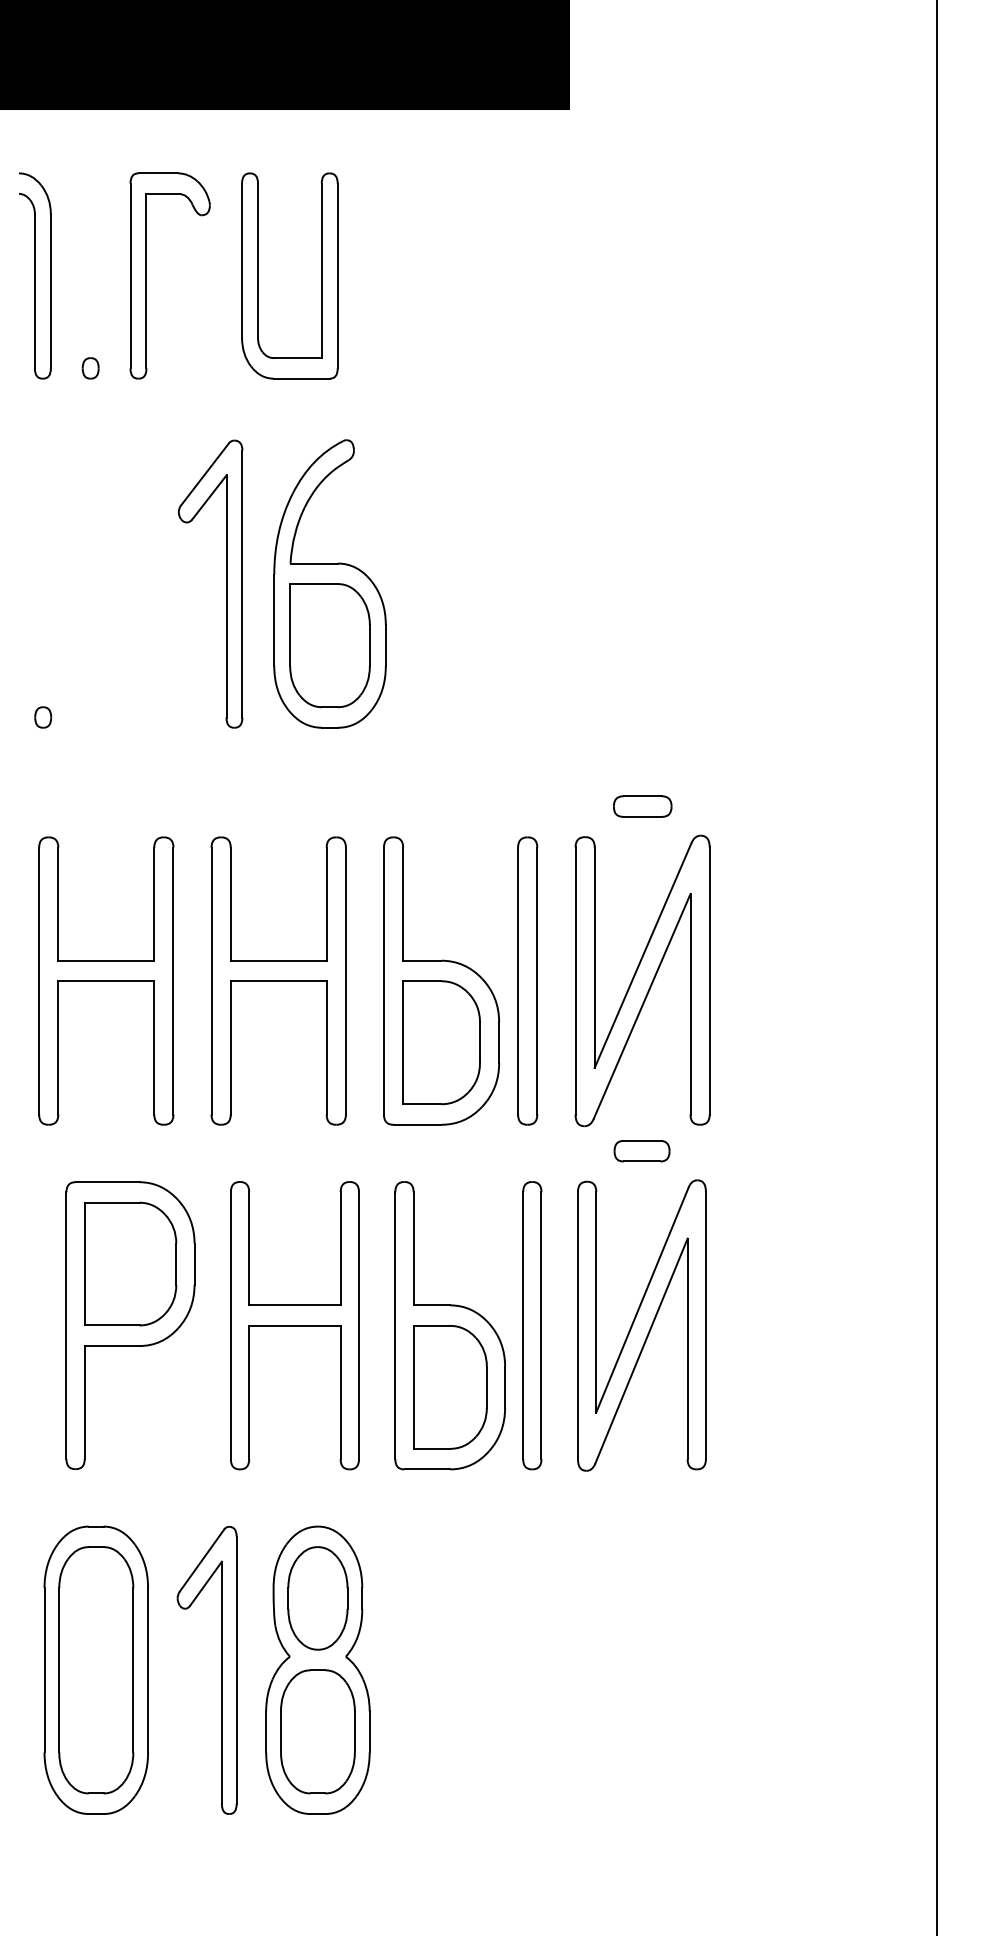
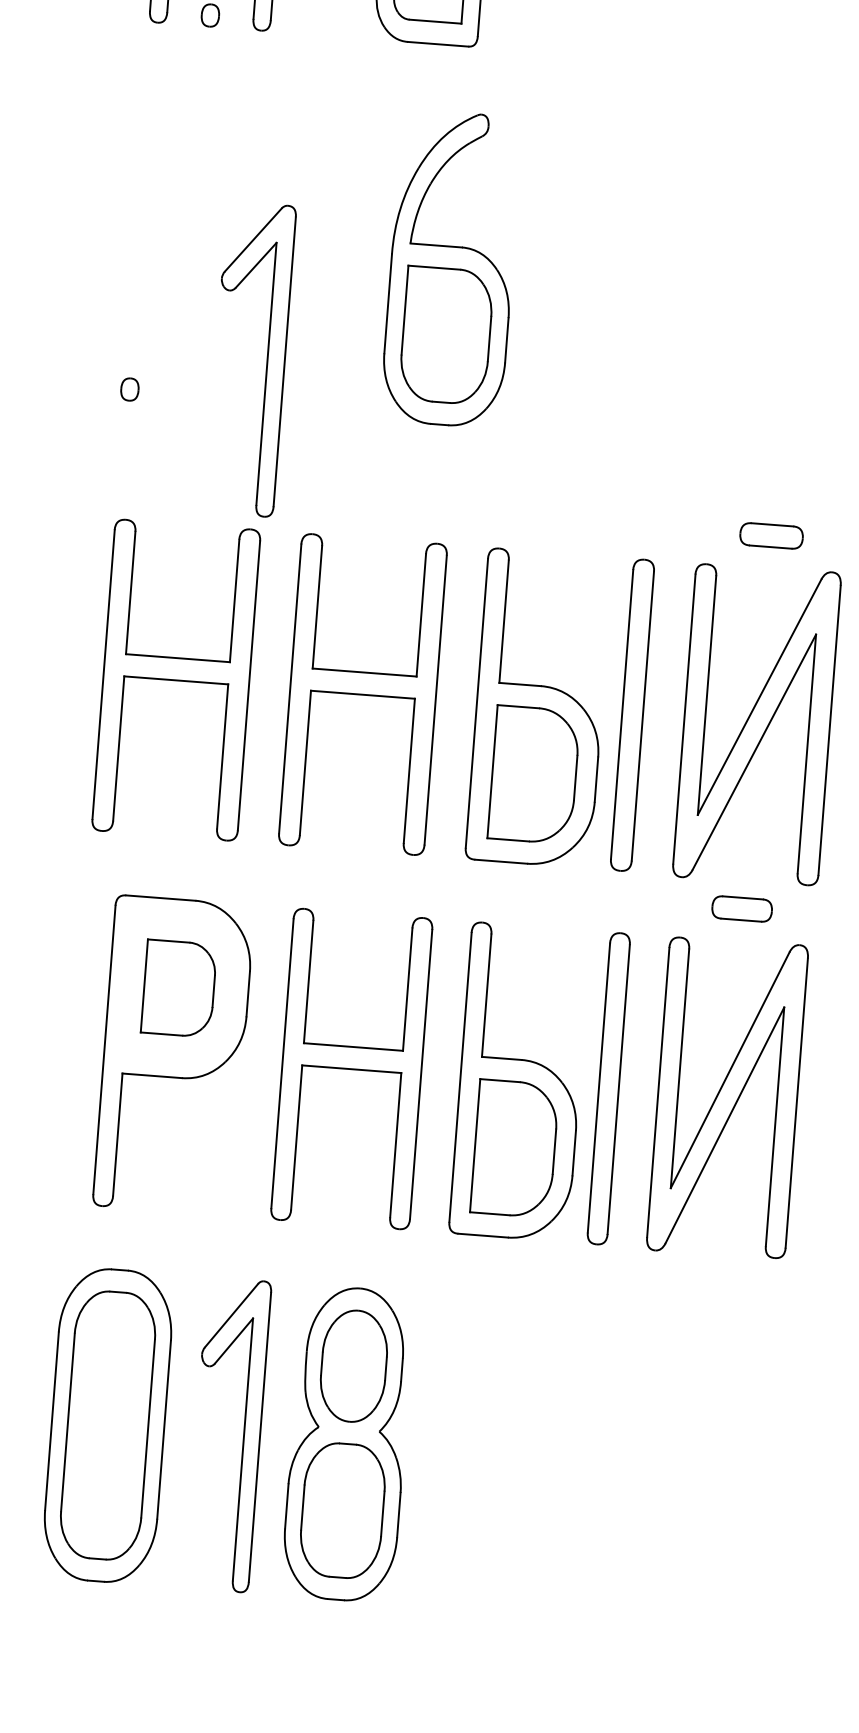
part: (226, 583) -> (267, 359), moved
part: (130, 1263) -> (178, 987), size x0.7

